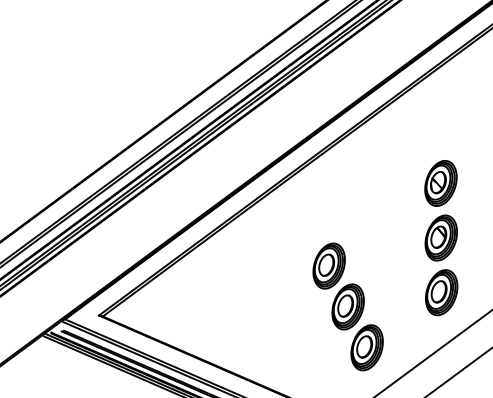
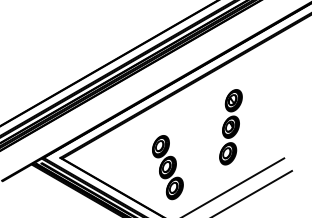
part: (440, 238) -> (230, 127), moved
part: (347, 306) -> (167, 167), moved

